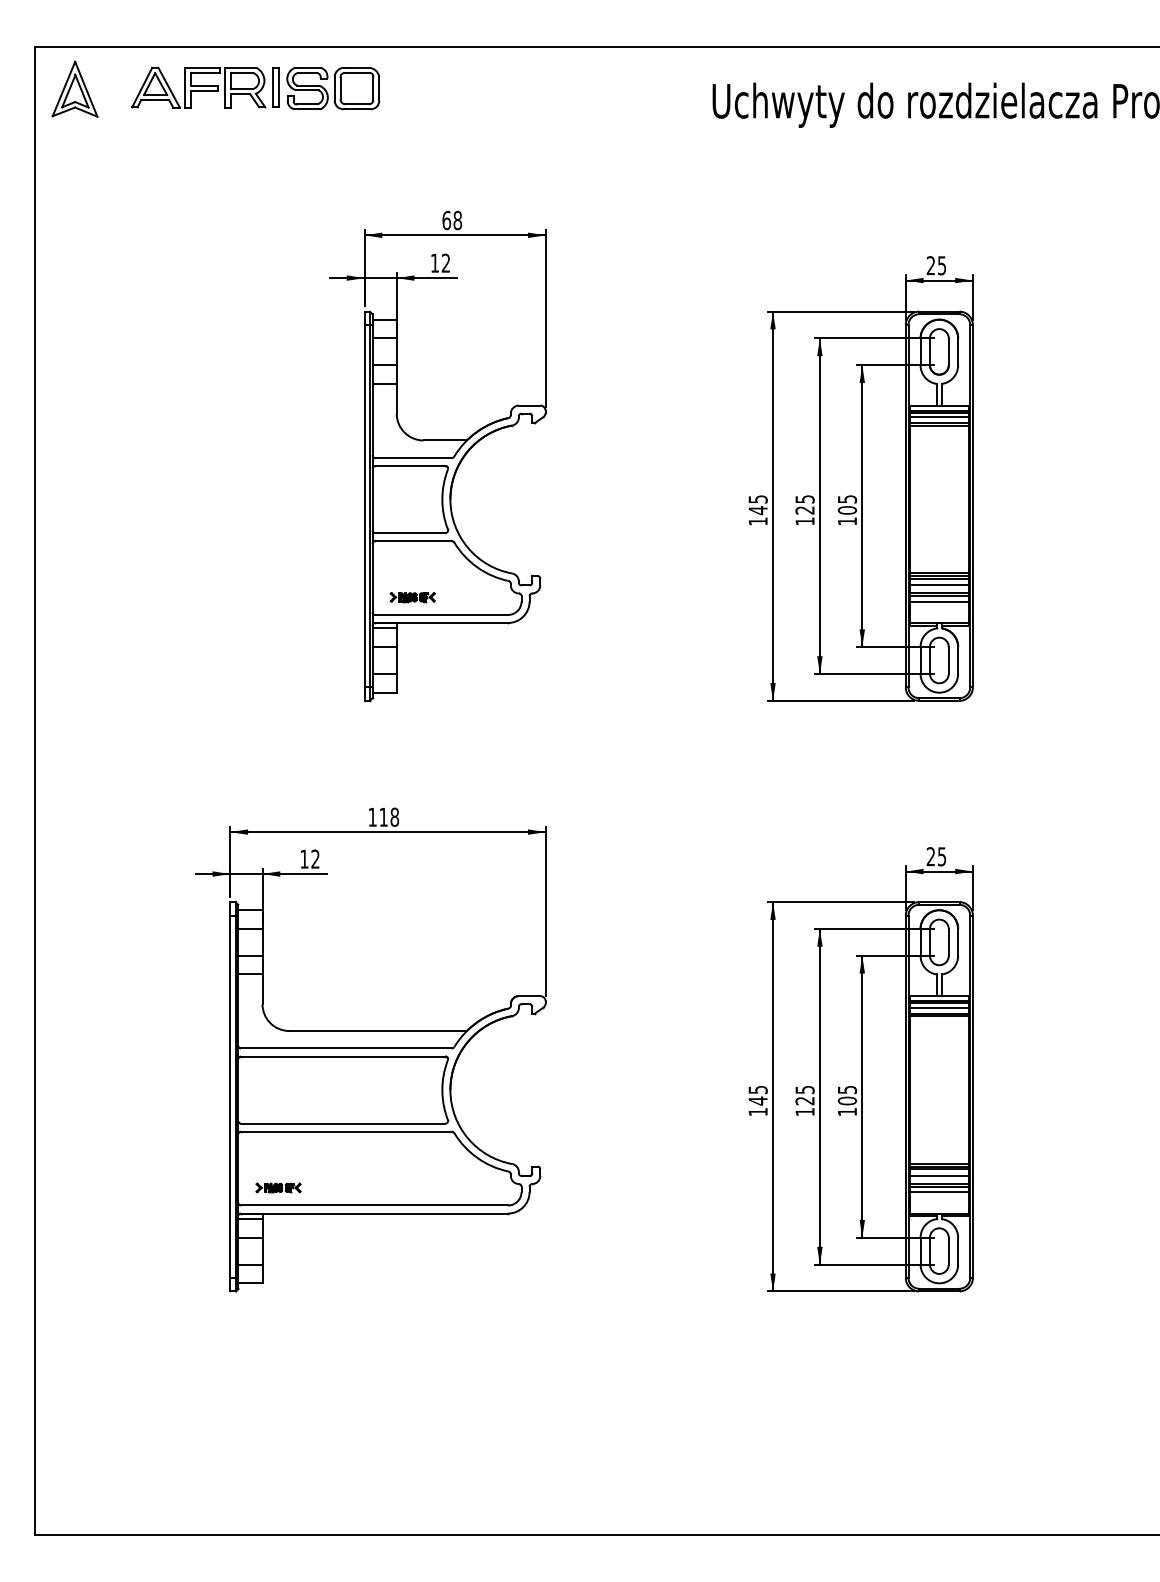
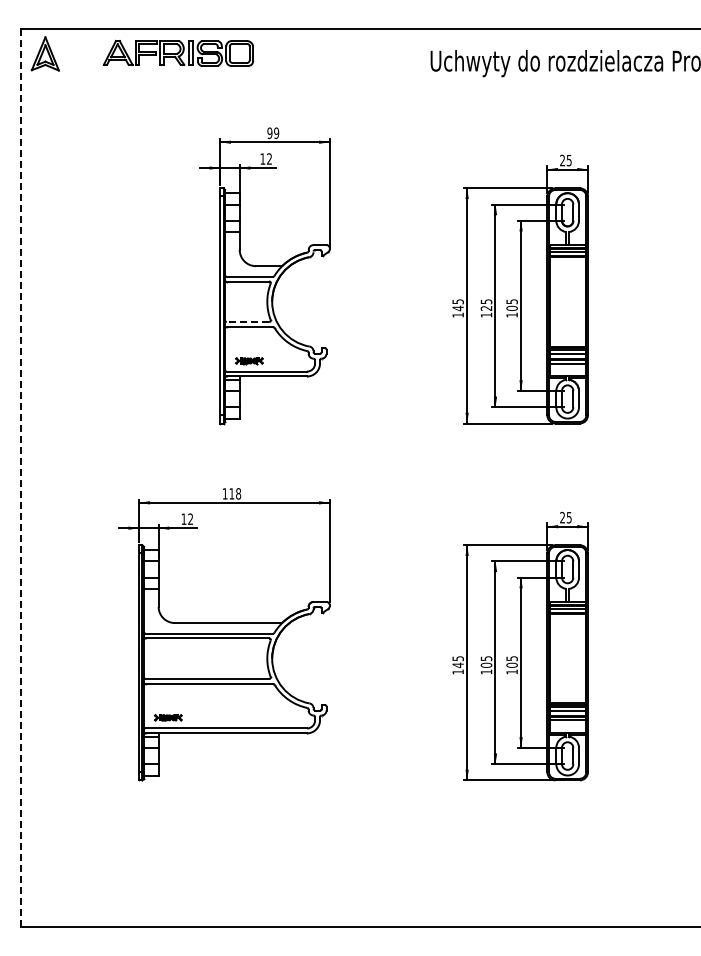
part: (255, 88) -> (178, 53), moved
text: (452, 219) -> (273, 132), 68 -> 99
line: (409, 533) -> (247, 322), solid -> dashed
line: (33, 790) -> (20, 477), solid -> dashed
text: (805, 1099) -> (486, 664), 125 -> 105

